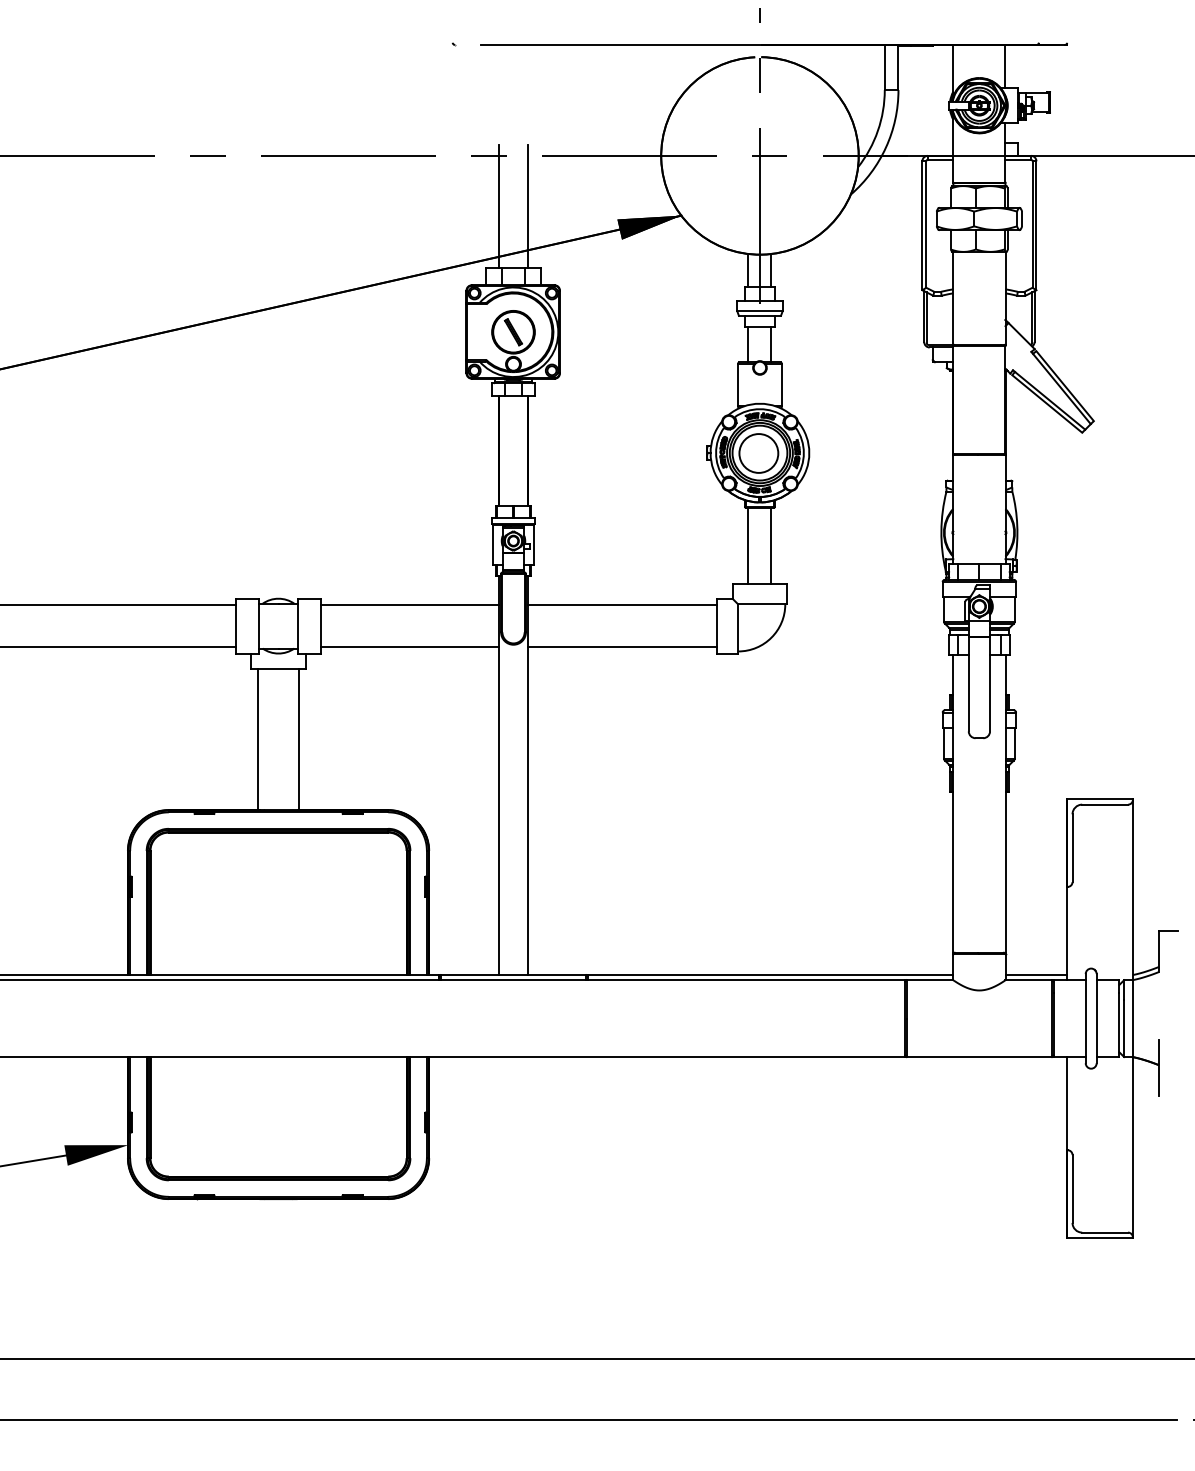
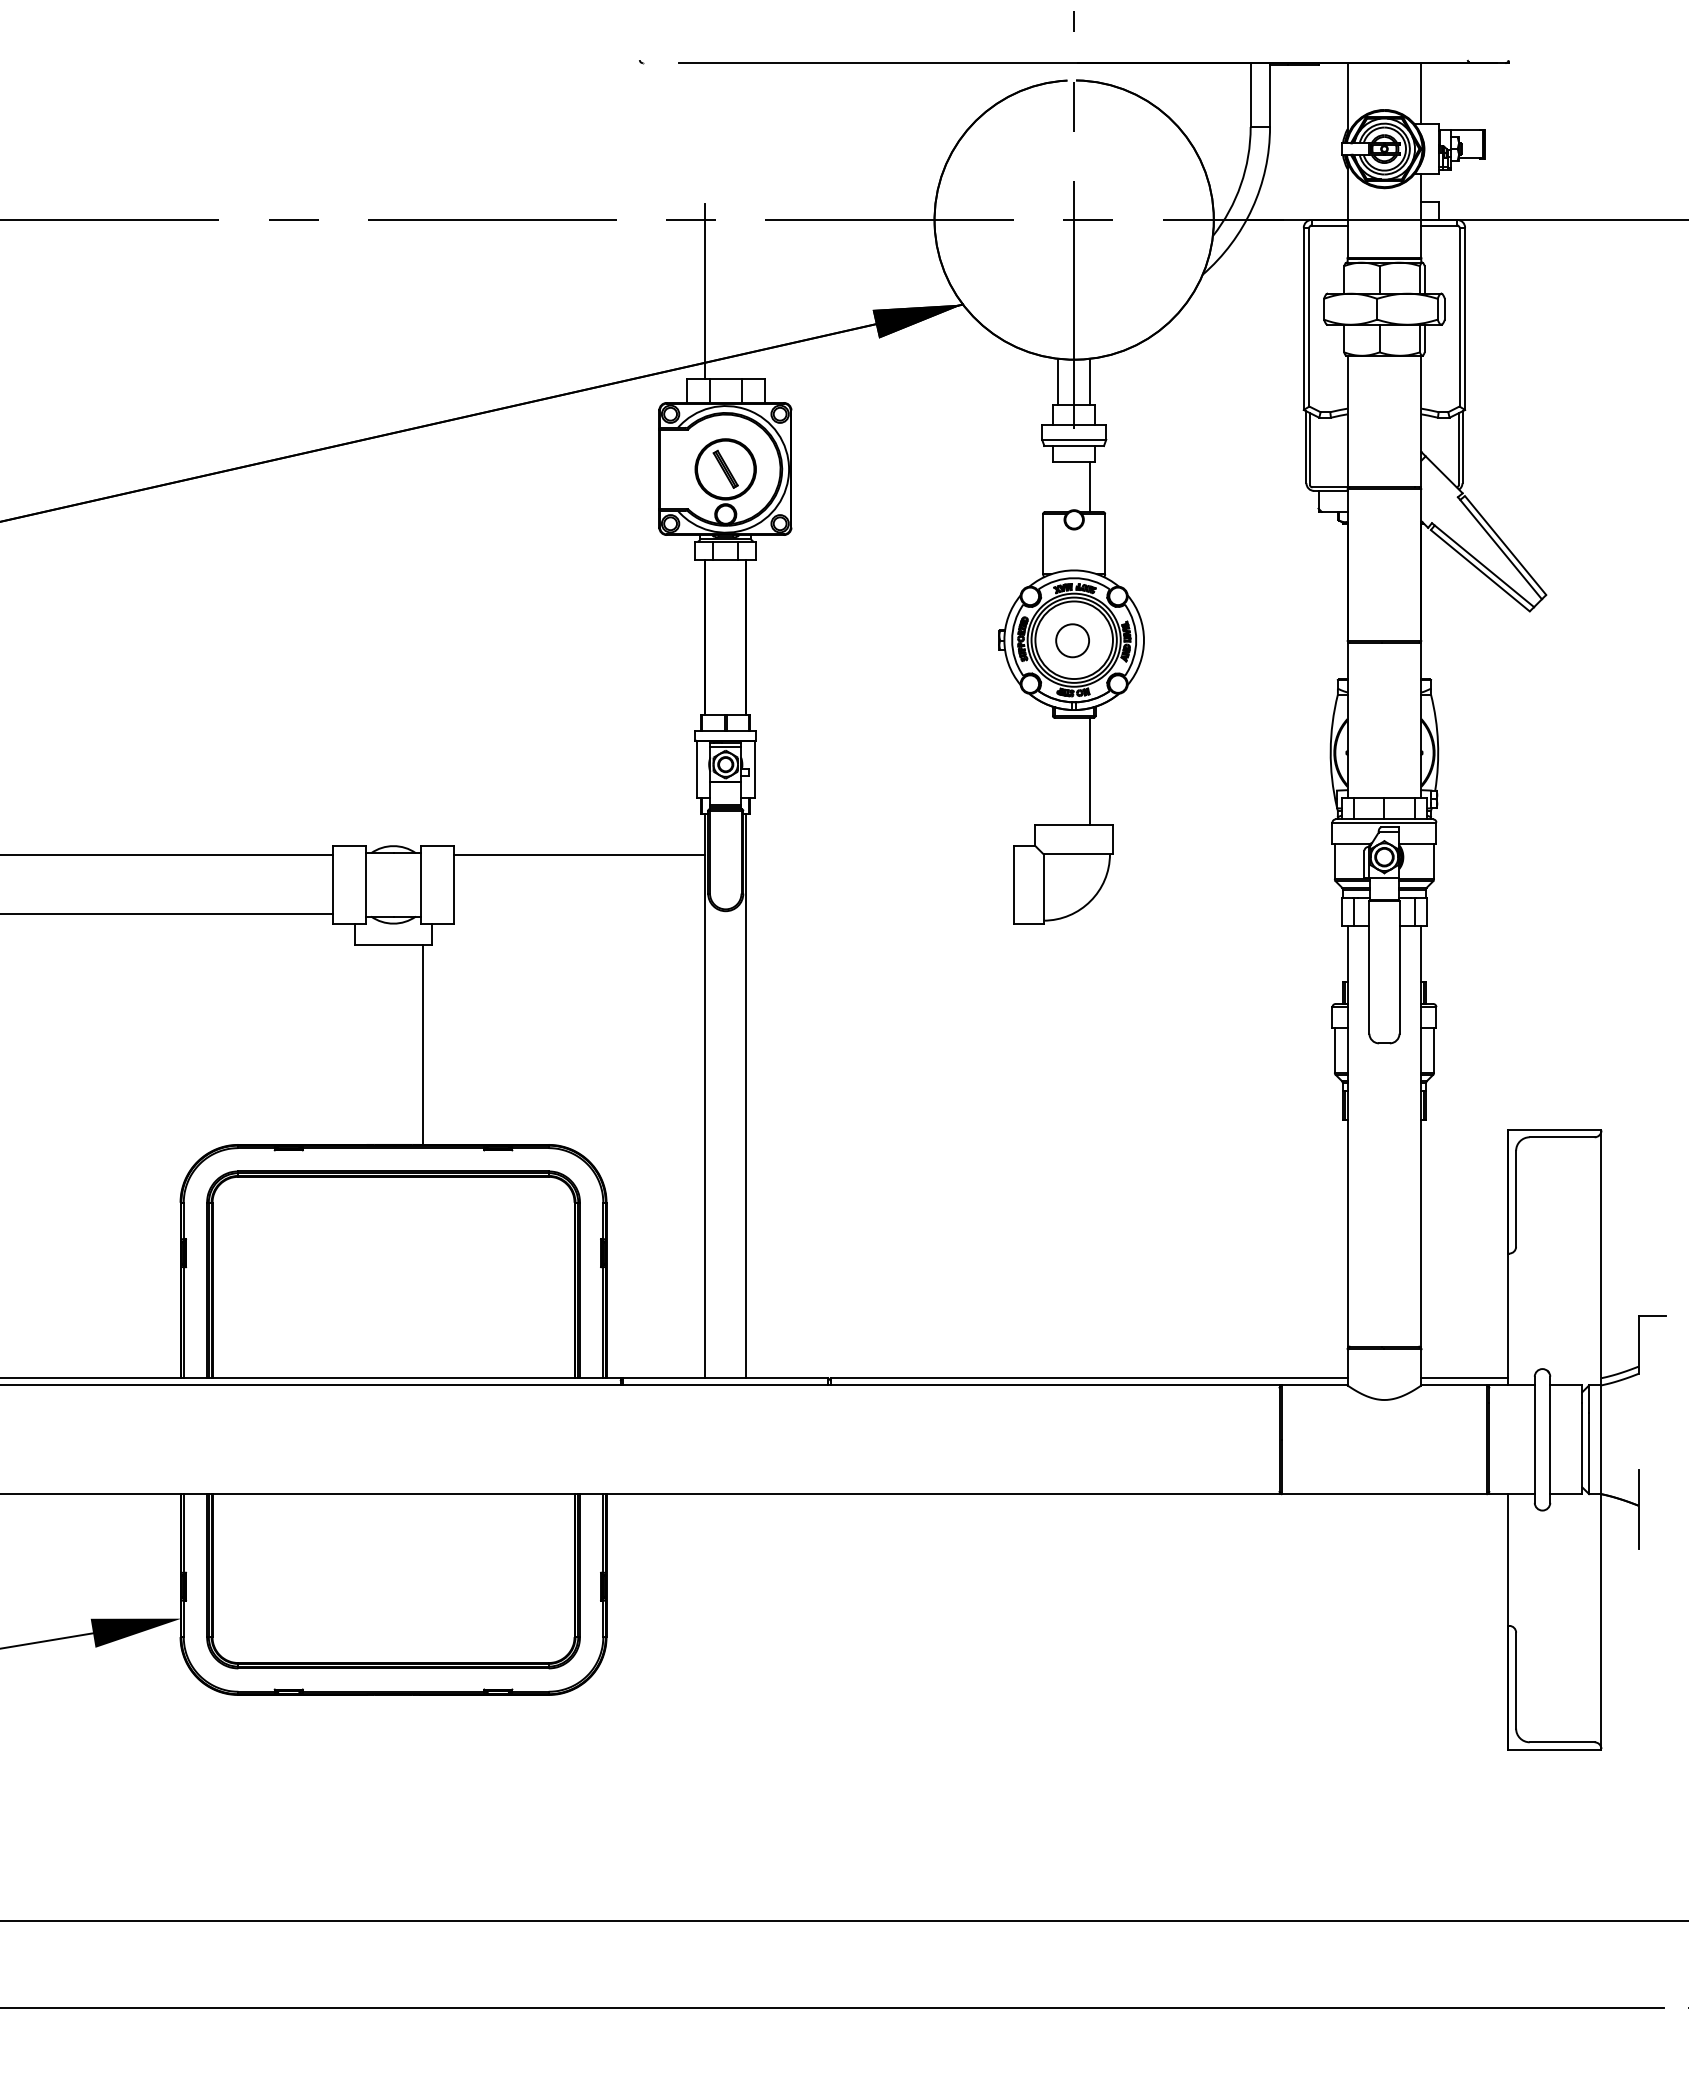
line: (528, 206) -> (746, 291), removed
line: (748, 345) -> (1057, 487), removed
circle: (758, 453) -> (1072, 640), size x0.6
line: (748, 545) -> (1057, 770), removed
line: (622, 605) -> (880, 855), removed
line: (410, 647) -> (579, 914), removed
line: (622, 647) -> (880, 914), removed
line: (257, 739) -> (364, 1044), removed

